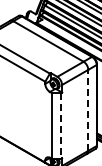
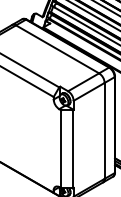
line: (88, 110) -> (104, 131), dashed -> solid
line: (61, 126) -> (72, 150), dashed -> solid

